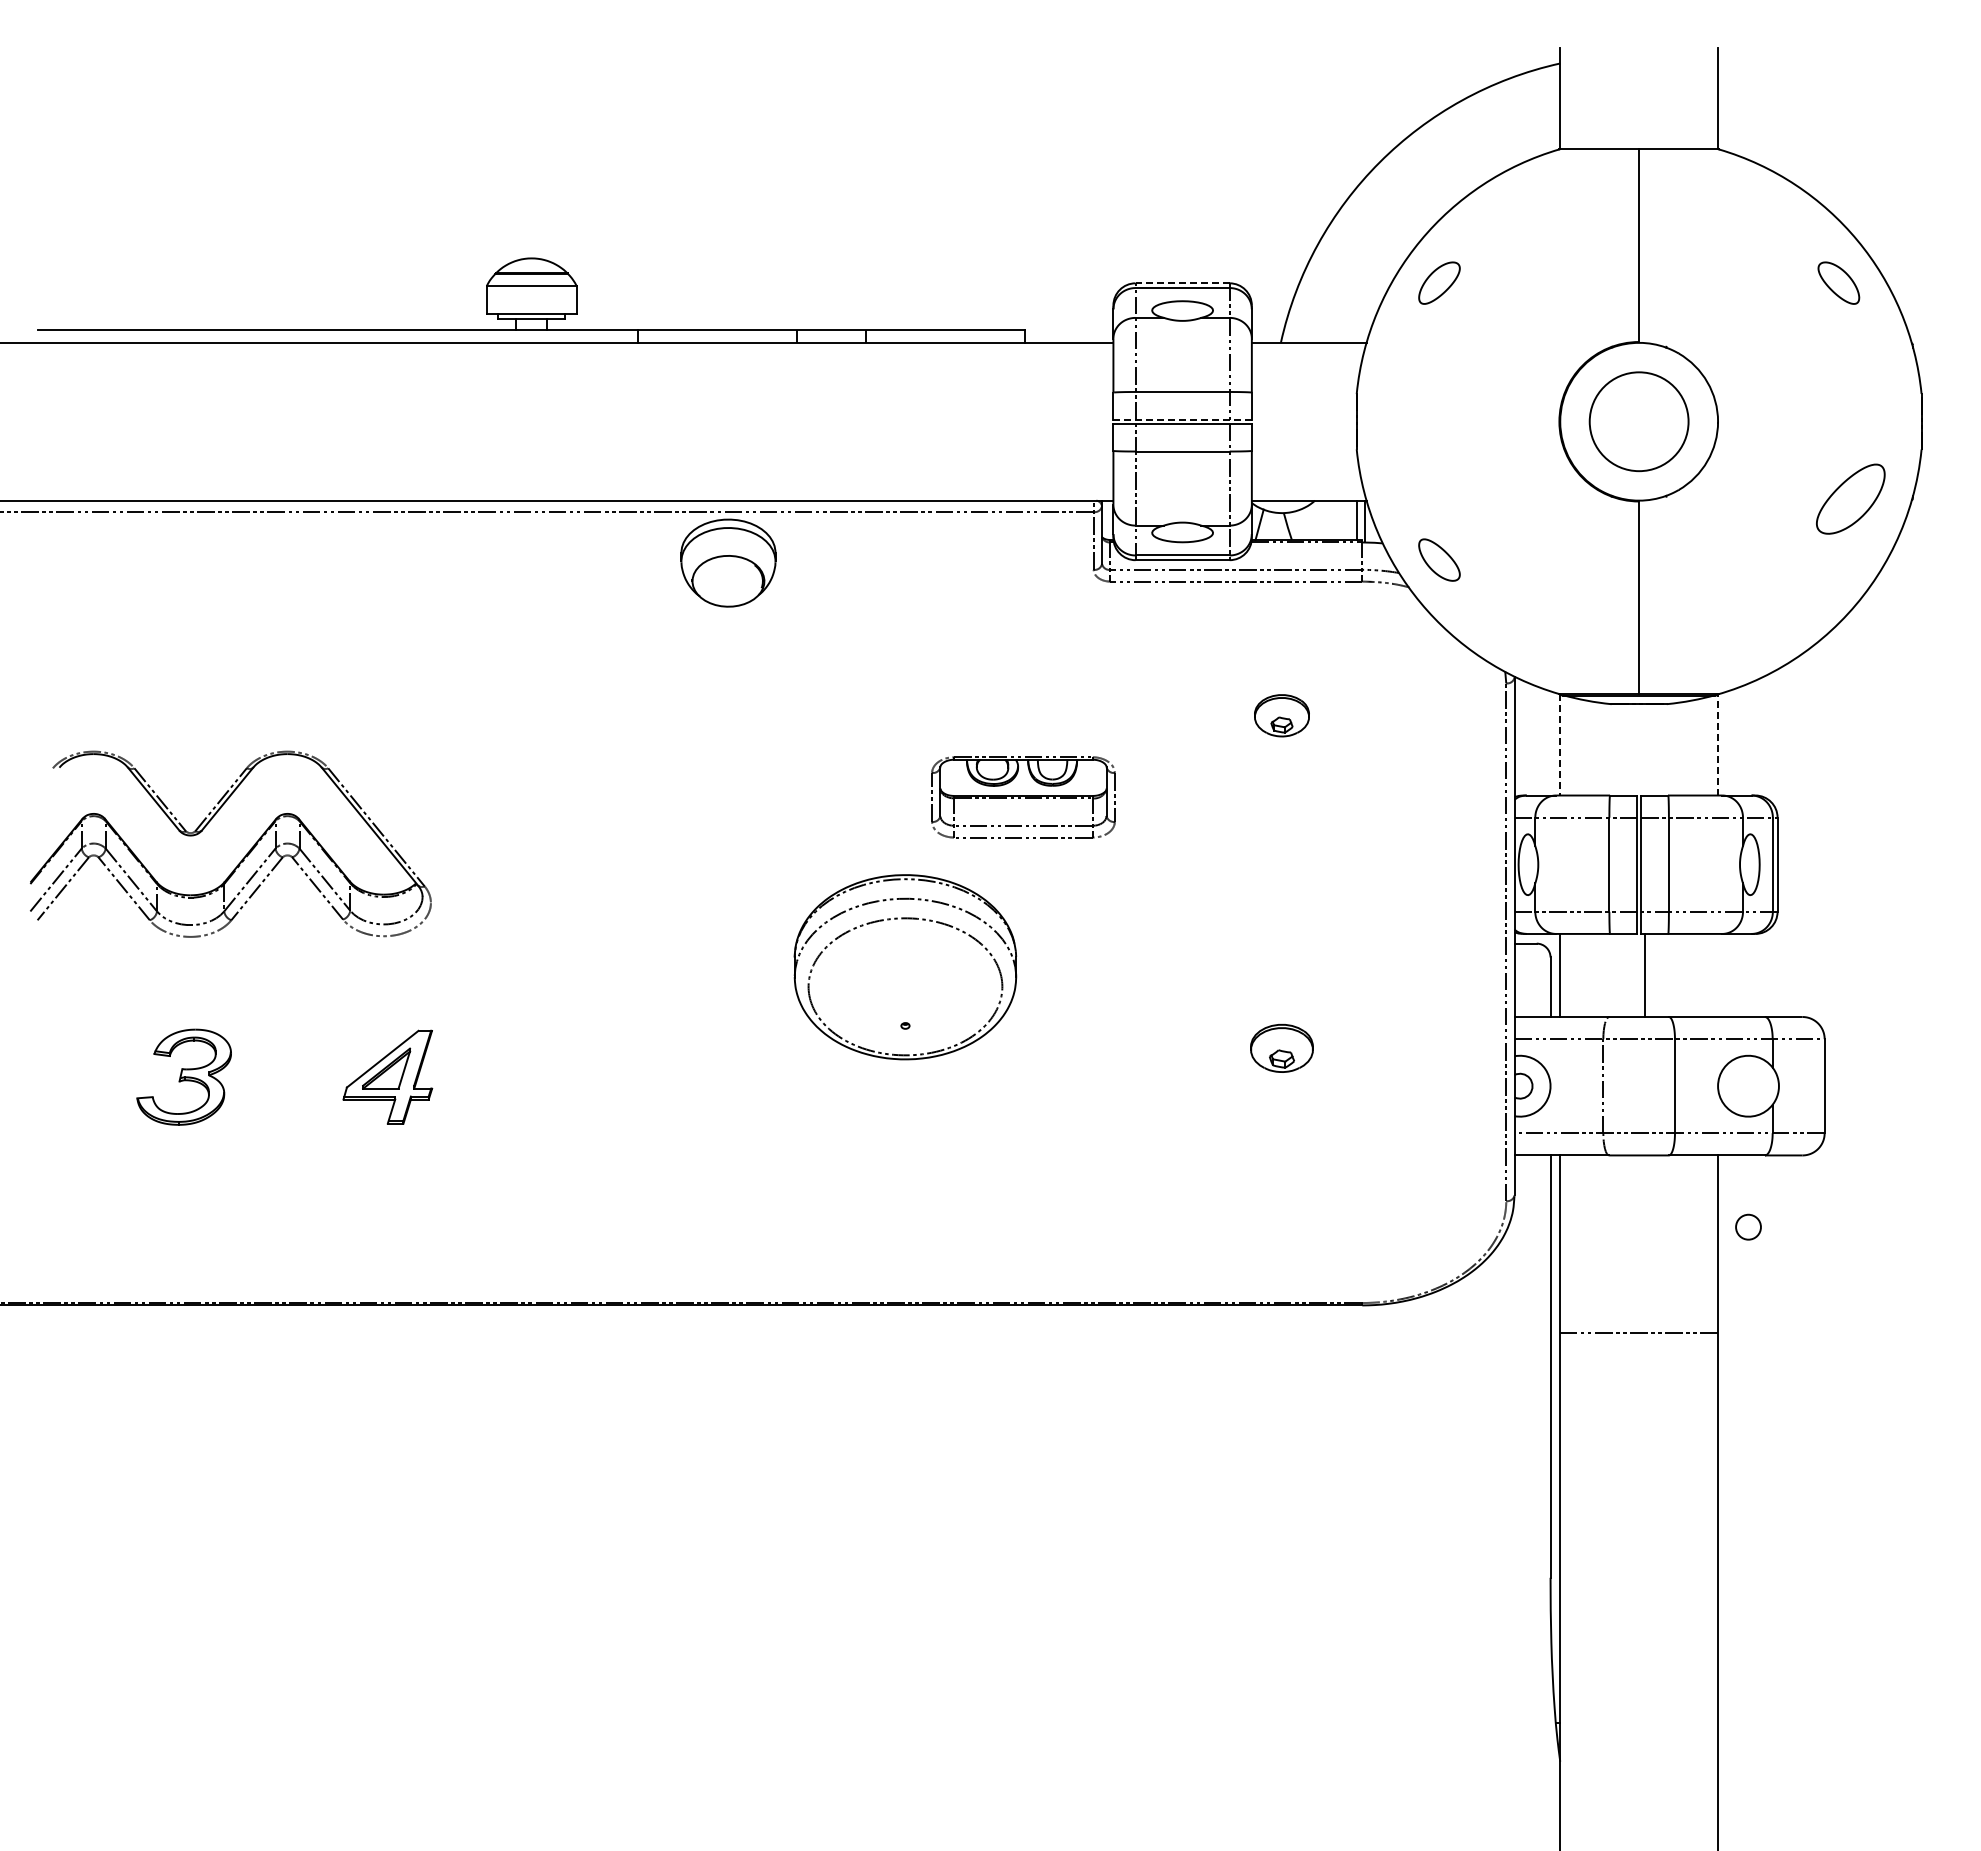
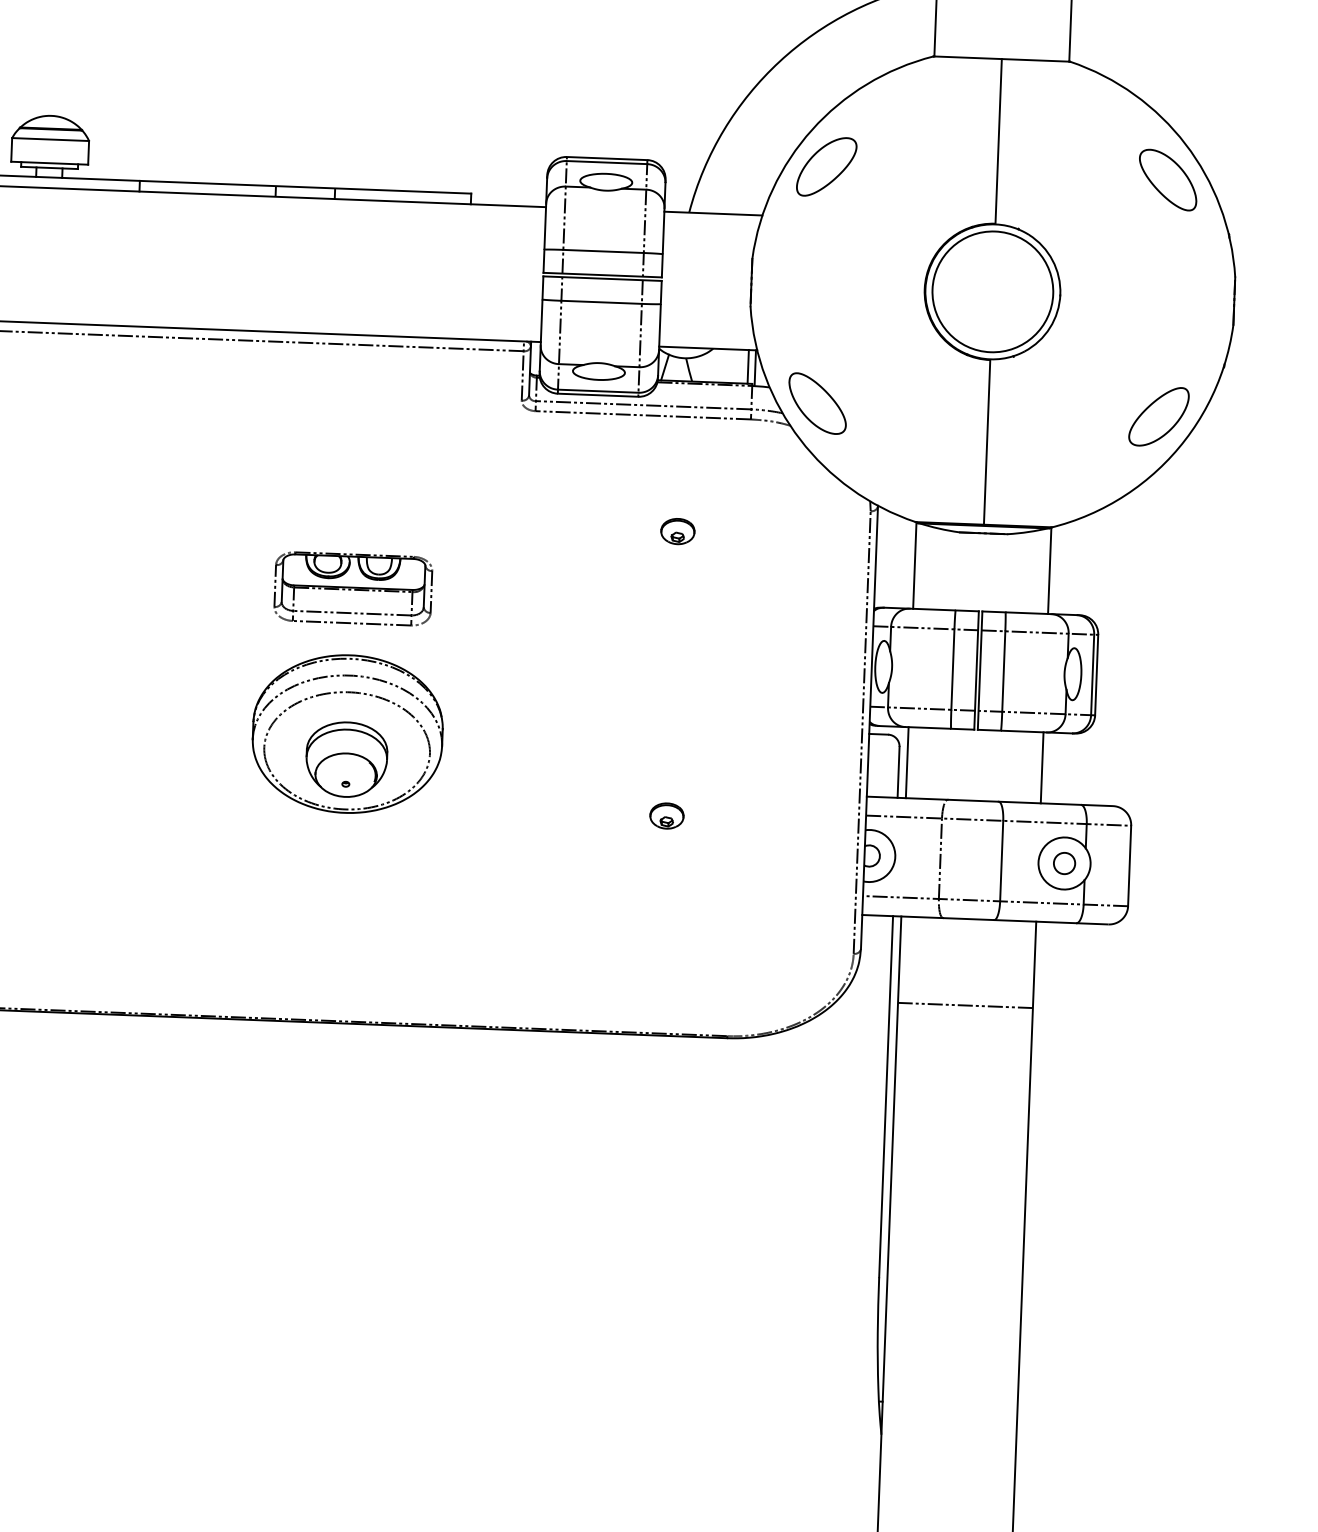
part: (1439, 282) -> (826, 166), size x1.67
part: (1838, 282) -> (1167, 179), size x1.67
line: (1182, 283) -> (607, 158), dashed -> solid
line: (1182, 419) -> (602, 274), dashed -> solid
circle: (1638, 421) -> (992, 291), size x1.43
part: (1850, 498) -> (1158, 416), moved
part: (1439, 559) -> (817, 403), size x1.67
part: (728, 562) -> (346, 759), moved
part: (1281, 715) -> (677, 531), size x0.71
line: (1560, 744) -> (915, 565), dashed -> solid
line: (1718, 744) -> (1050, 570), dashed -> solid
part: (1023, 797) -> (353, 589), moved
line: (1645, 975) -> (1042, 767), moved
part: (1281, 1048) -> (666, 815), size x0.62
circle: (1748, 1226) -> (1064, 862), moved
line: (1639, 1333) -> (965, 1005), moved

